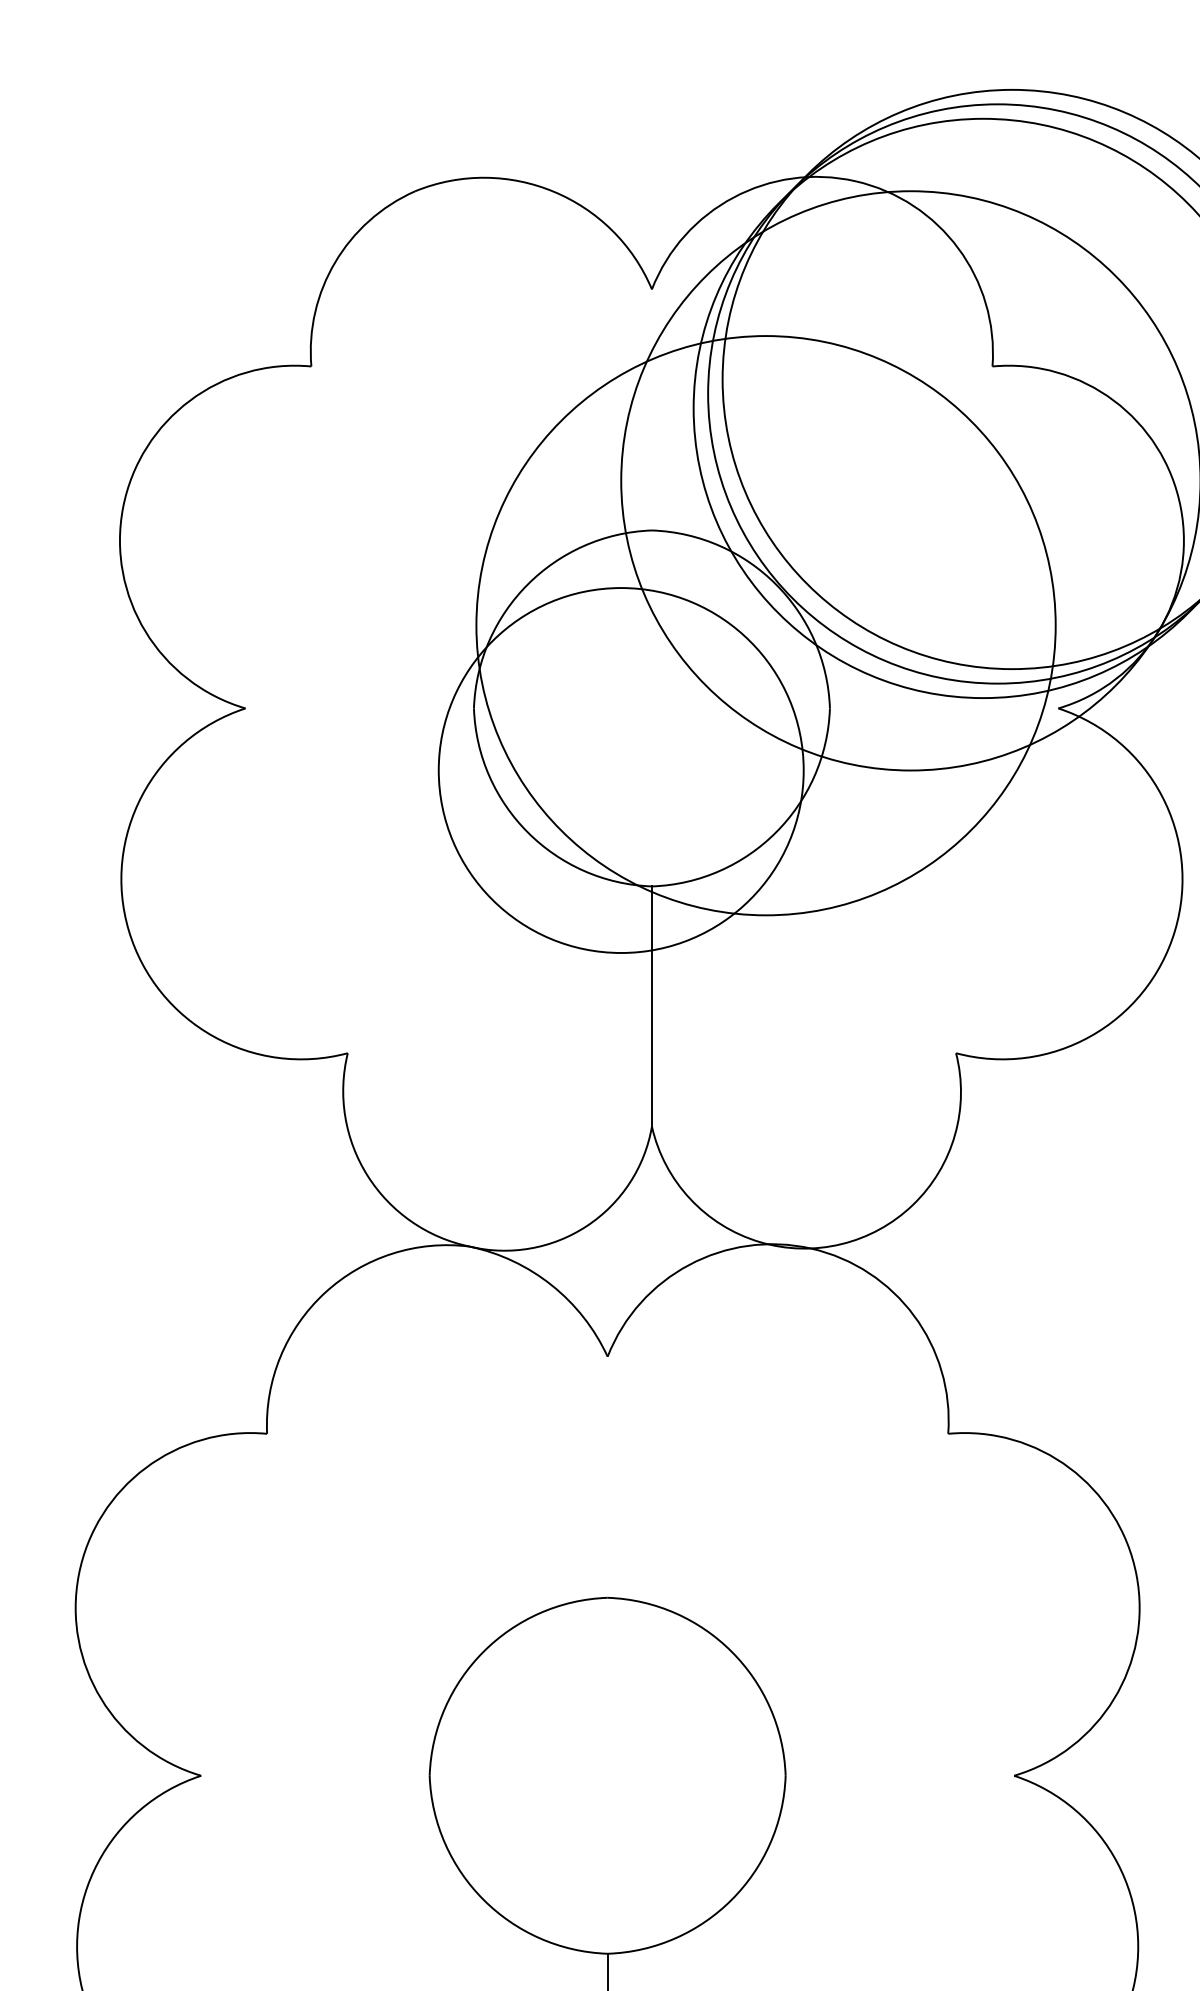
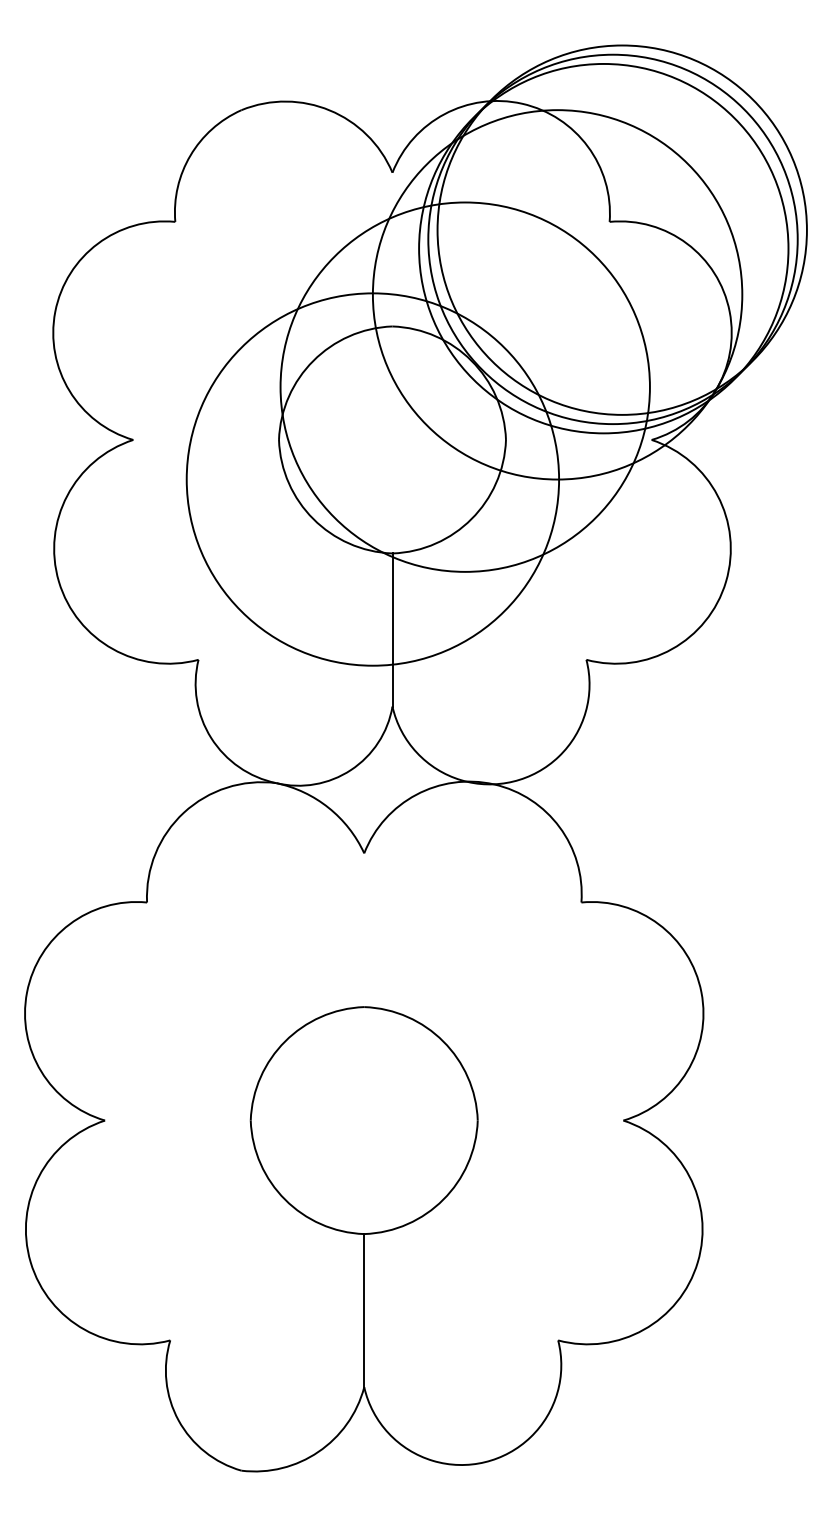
circle: (620, 770) -> (372, 479), size x1.6

